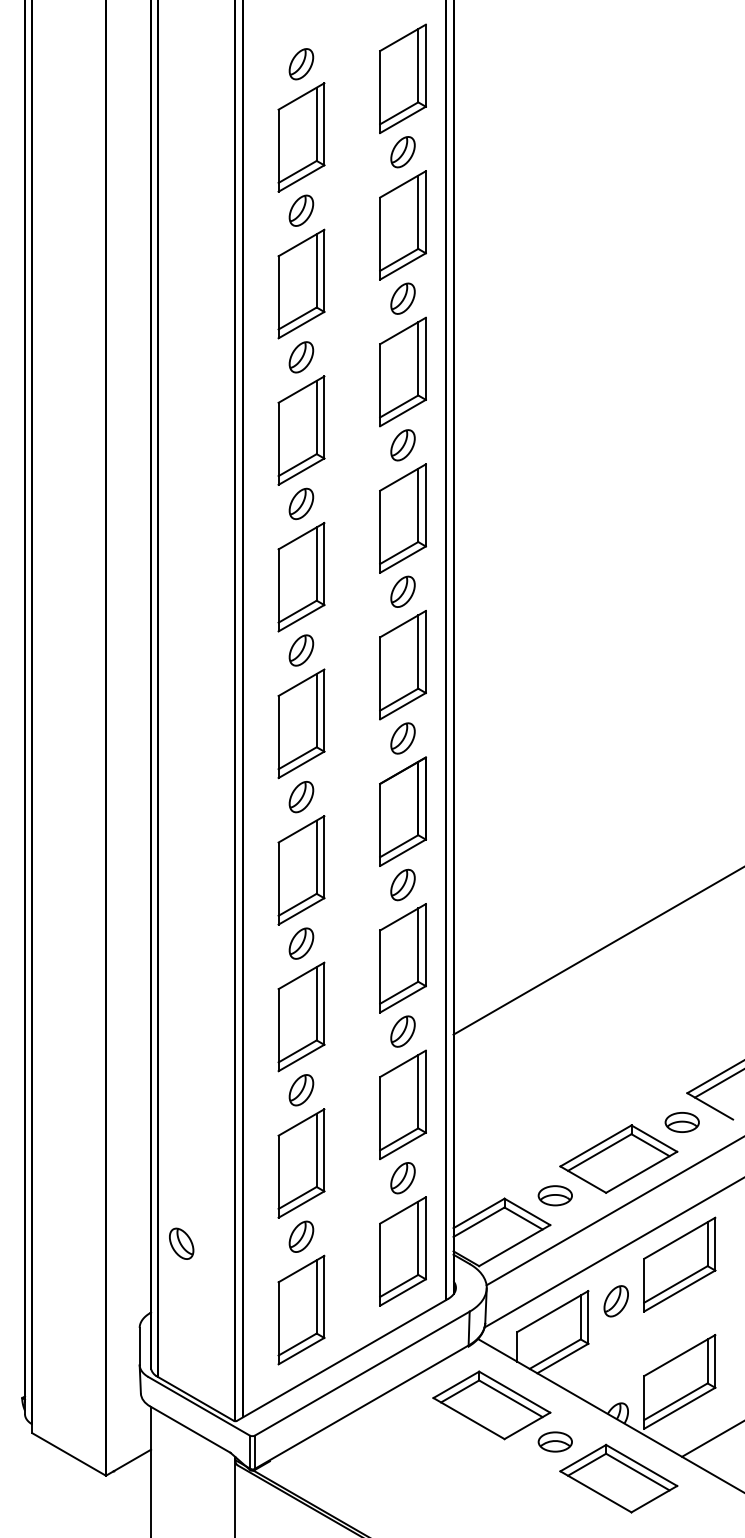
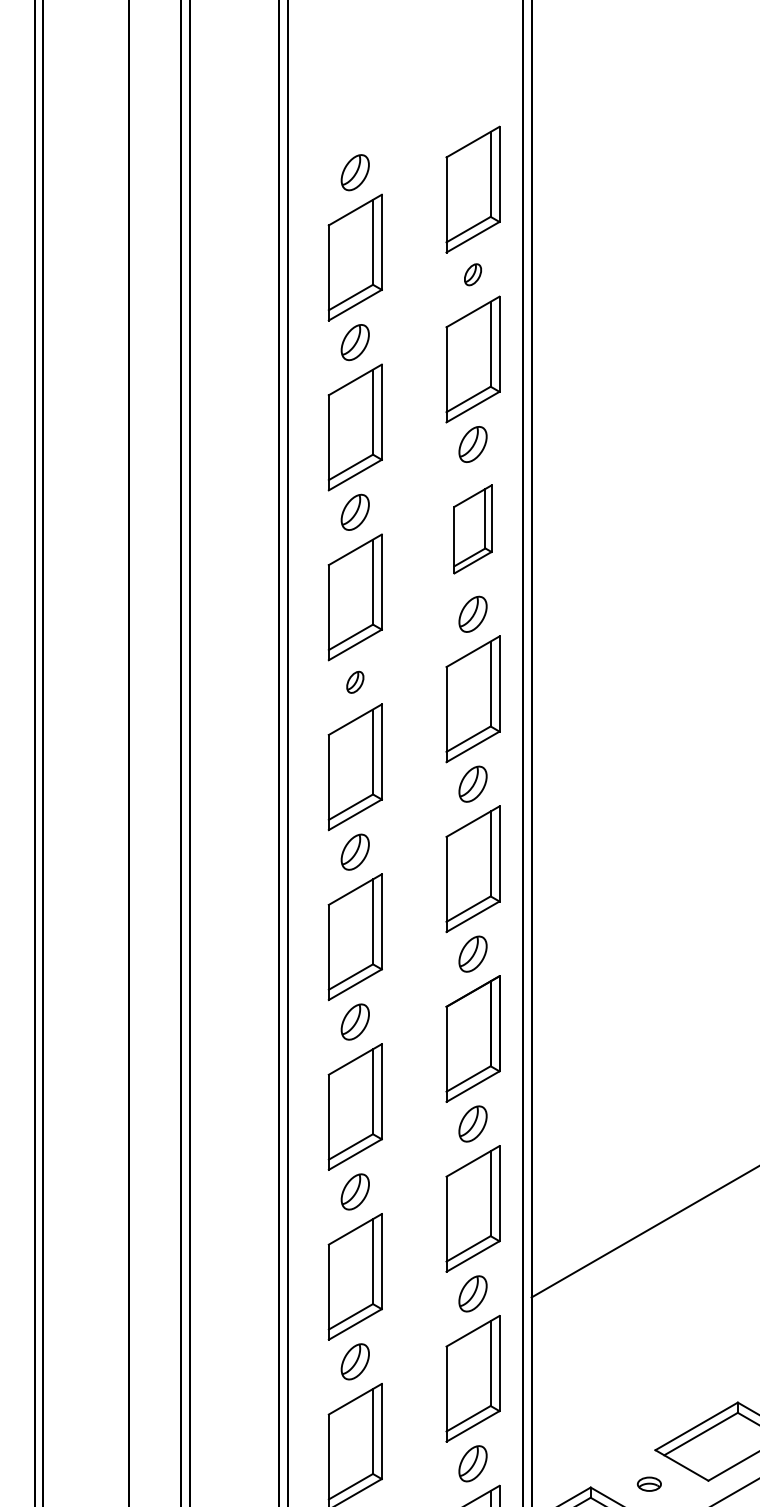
part: (402, 152) -> (472, 275), size x0.6
part: (402, 371) -> (472, 528), size x0.7
part: (301, 503) -> (355, 681), size x0.6
part: (554, 1195) -> (648, 1483), size x0.6

